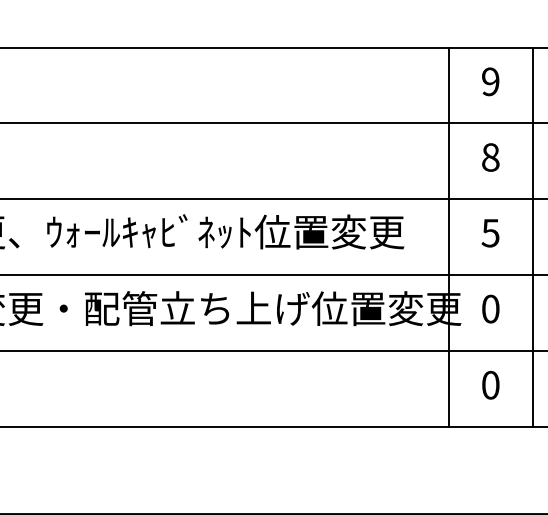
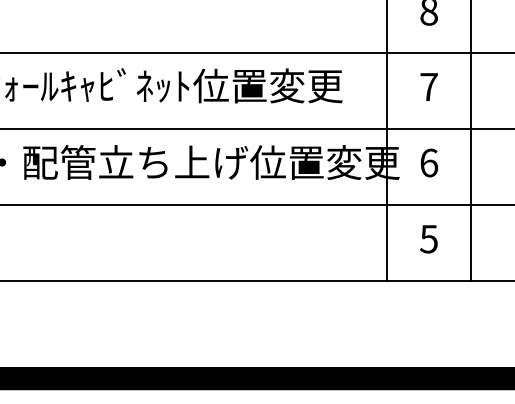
text: (490, 233) -> (428, 87), 5 -> 7
text: (490, 308) -> (428, 162), 0 -> 6
text: (490, 384) -> (428, 238), 0 -> 5

